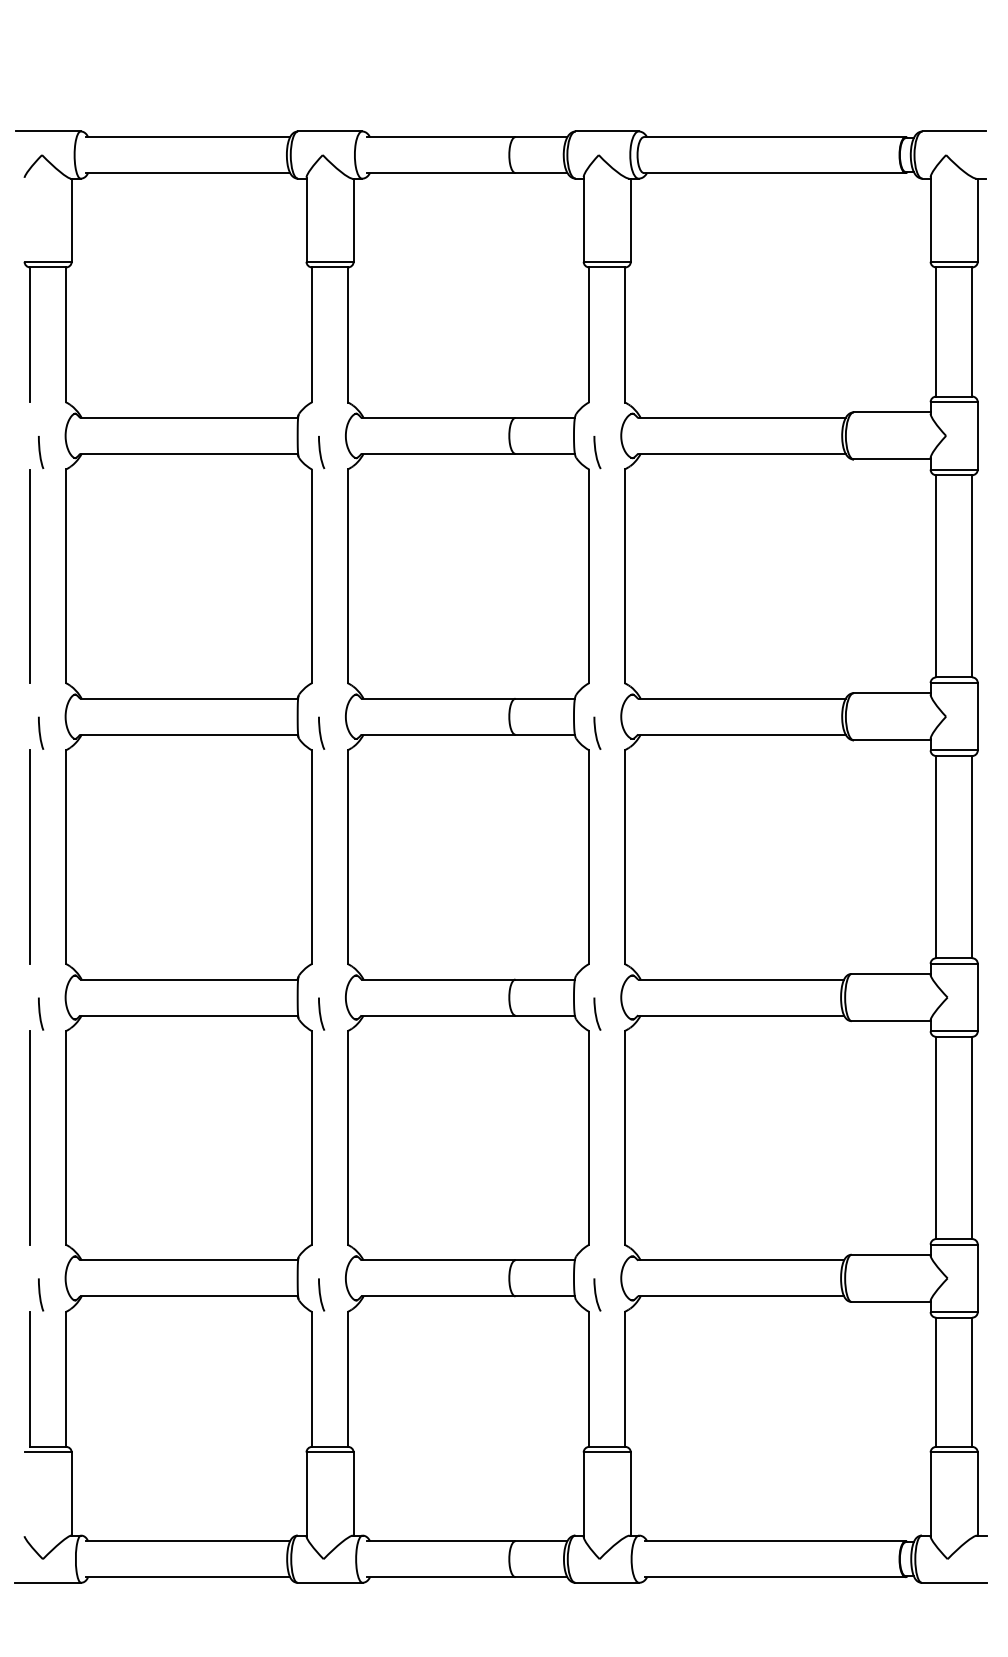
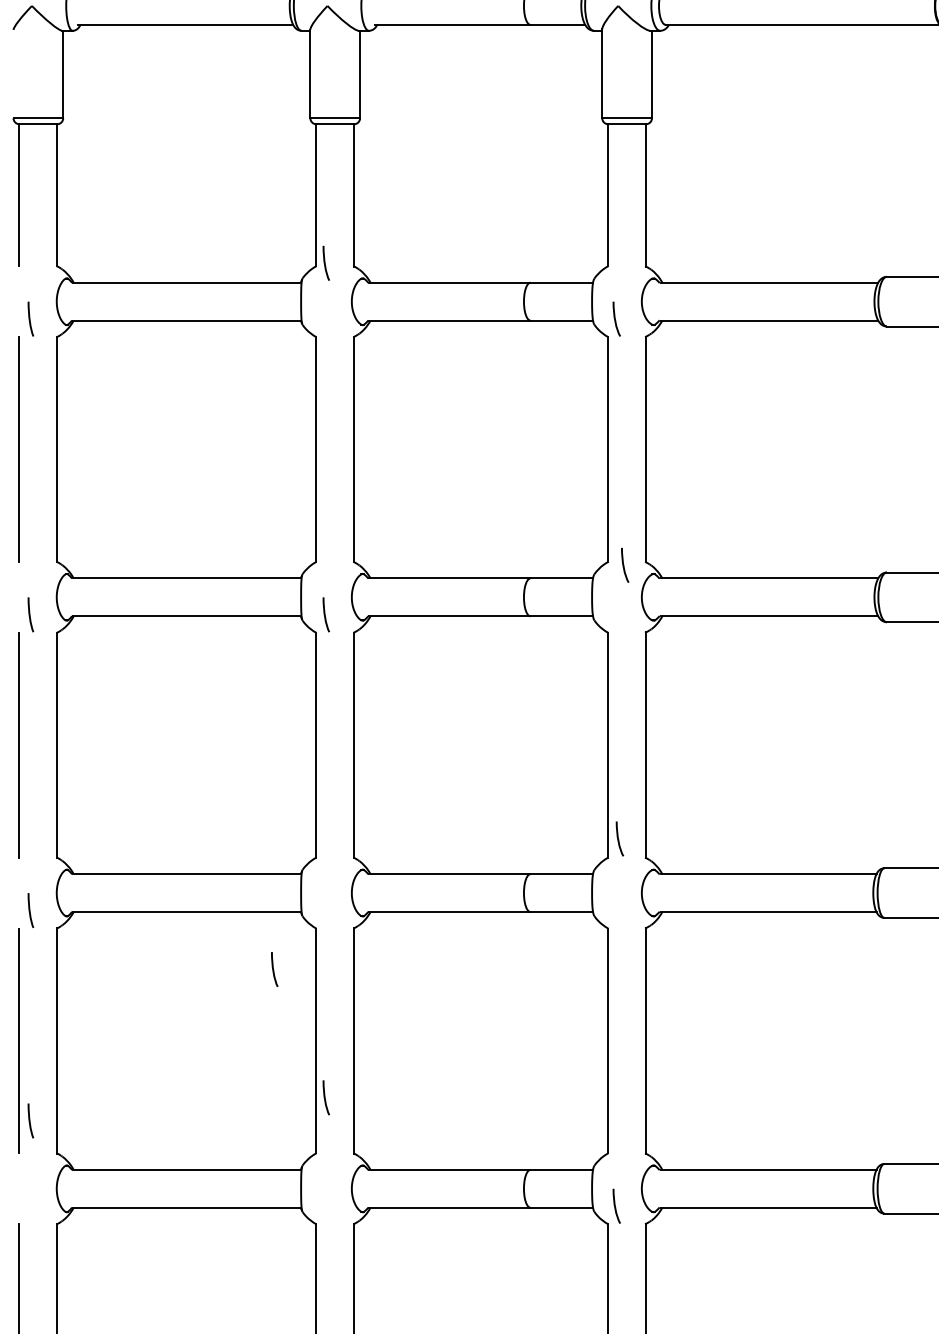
curve: (320, 452) -> (325, 263), moved
curve: (596, 732) -> (624, 564), moved
curve: (320, 1013) -> (273, 968), moved
curve: (596, 1013) -> (618, 838), moved
curve: (40, 1294) -> (30, 1120), moved
curve: (320, 1294) -> (325, 1097), moved

